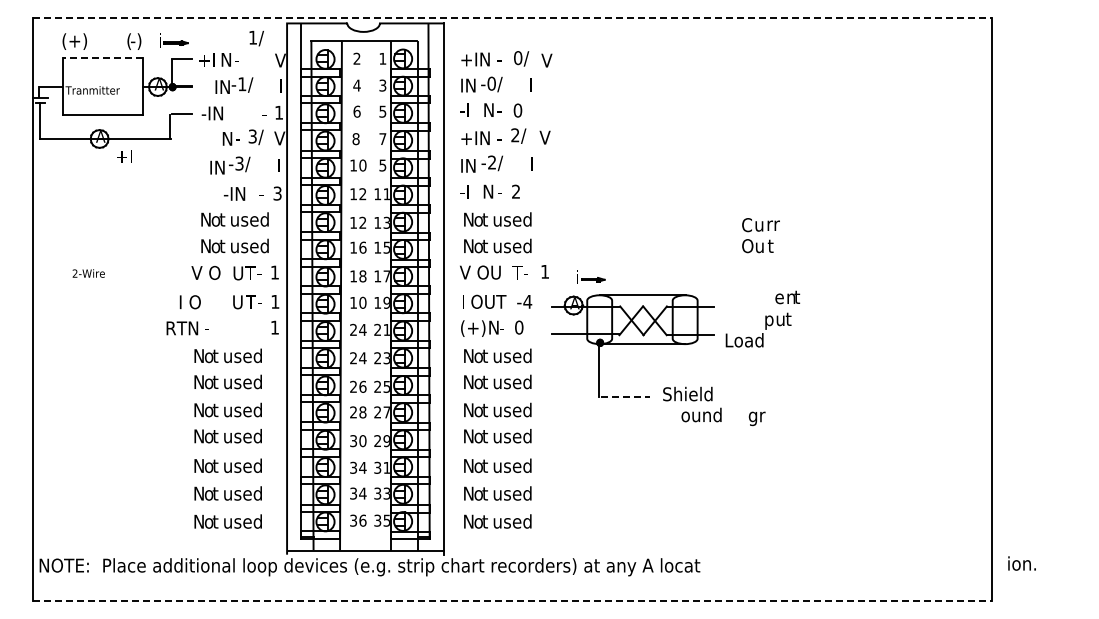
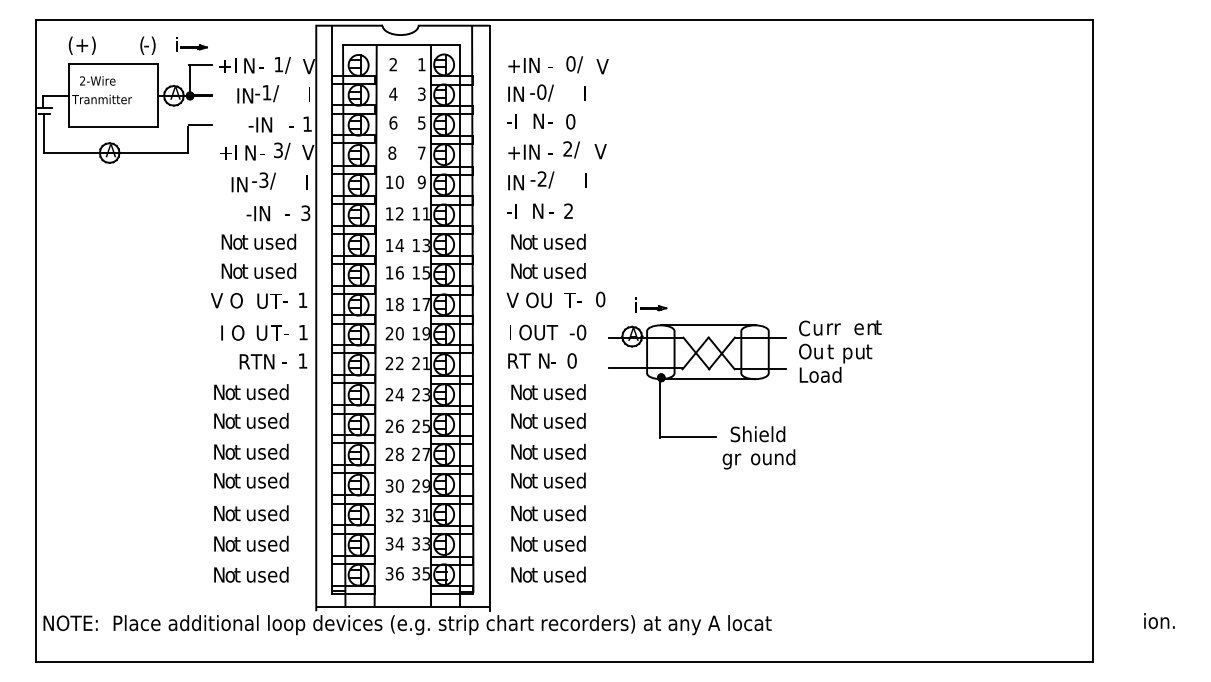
line: (512, 18) -> (564, 20), dashed -> solid
text: (256, 38) -> (282, 65), moved
line: (102, 58) -> (112, 64), dashed -> solid
text: (211, 113) -> (259, 124), moved
text: (124, 156) -> (228, 152), moved
text: (382, 165) -> (421, 182), 5 -> 9
text: (362, 222) -> (399, 245), 12 -> 14
text: (760, 235) -> (819, 339), moved
text: (545, 271) -> (601, 299), 1 -> 0
text: (88, 273) -> (97, 80), moved
text: (527, 301) -> (581, 332), -4 -> -0
text: (189, 302) -> (231, 333), moved
text: (353, 302) -> (389, 333), 10 -> 20
text: (187, 328) -> (262, 361), moved
text: (473, 328) -> (521, 361), (+) -> RT
text: (362, 329) -> (399, 363), 24 -> 22
line: (625, 396) -> (689, 436), dashed -> solid
text: (756, 418) -> (731, 461), moved
text: (362, 467) -> (399, 515), 34 -> 32
text: (1021, 563) -> (1158, 620), moved
line: (512, 600) -> (564, 661), dashed -> solid

